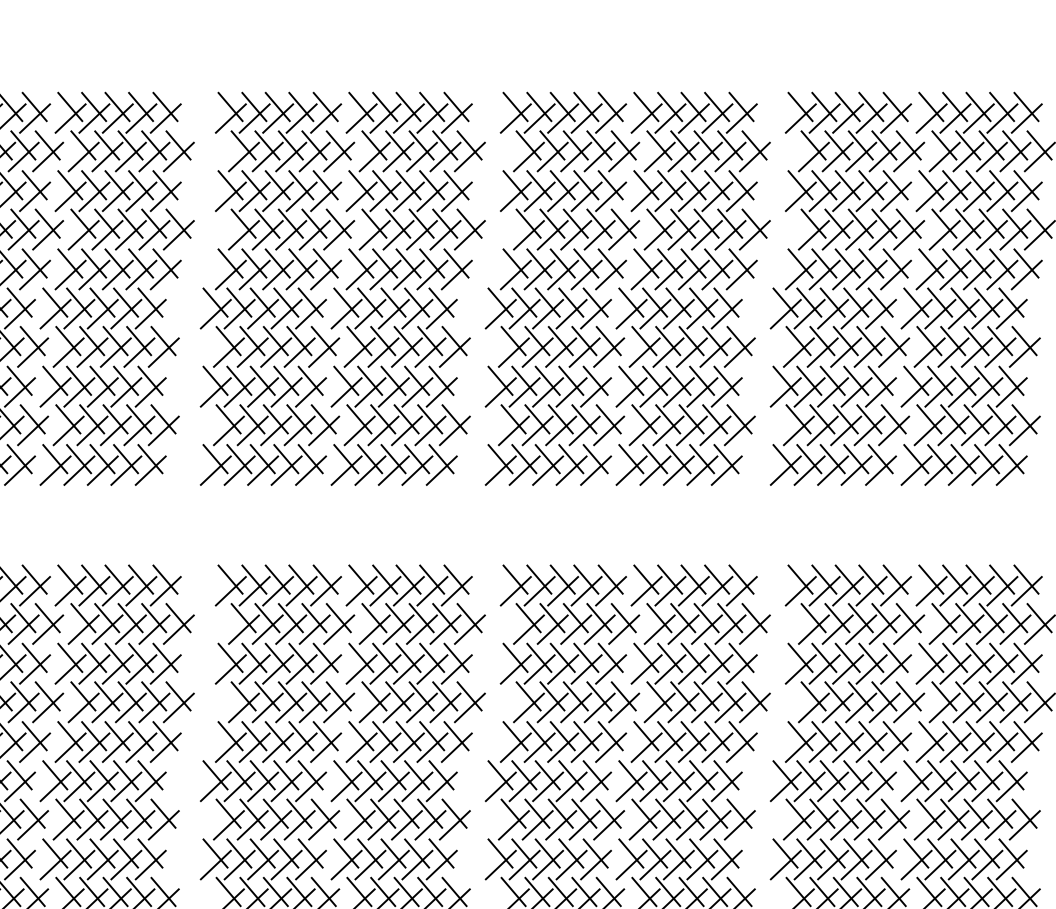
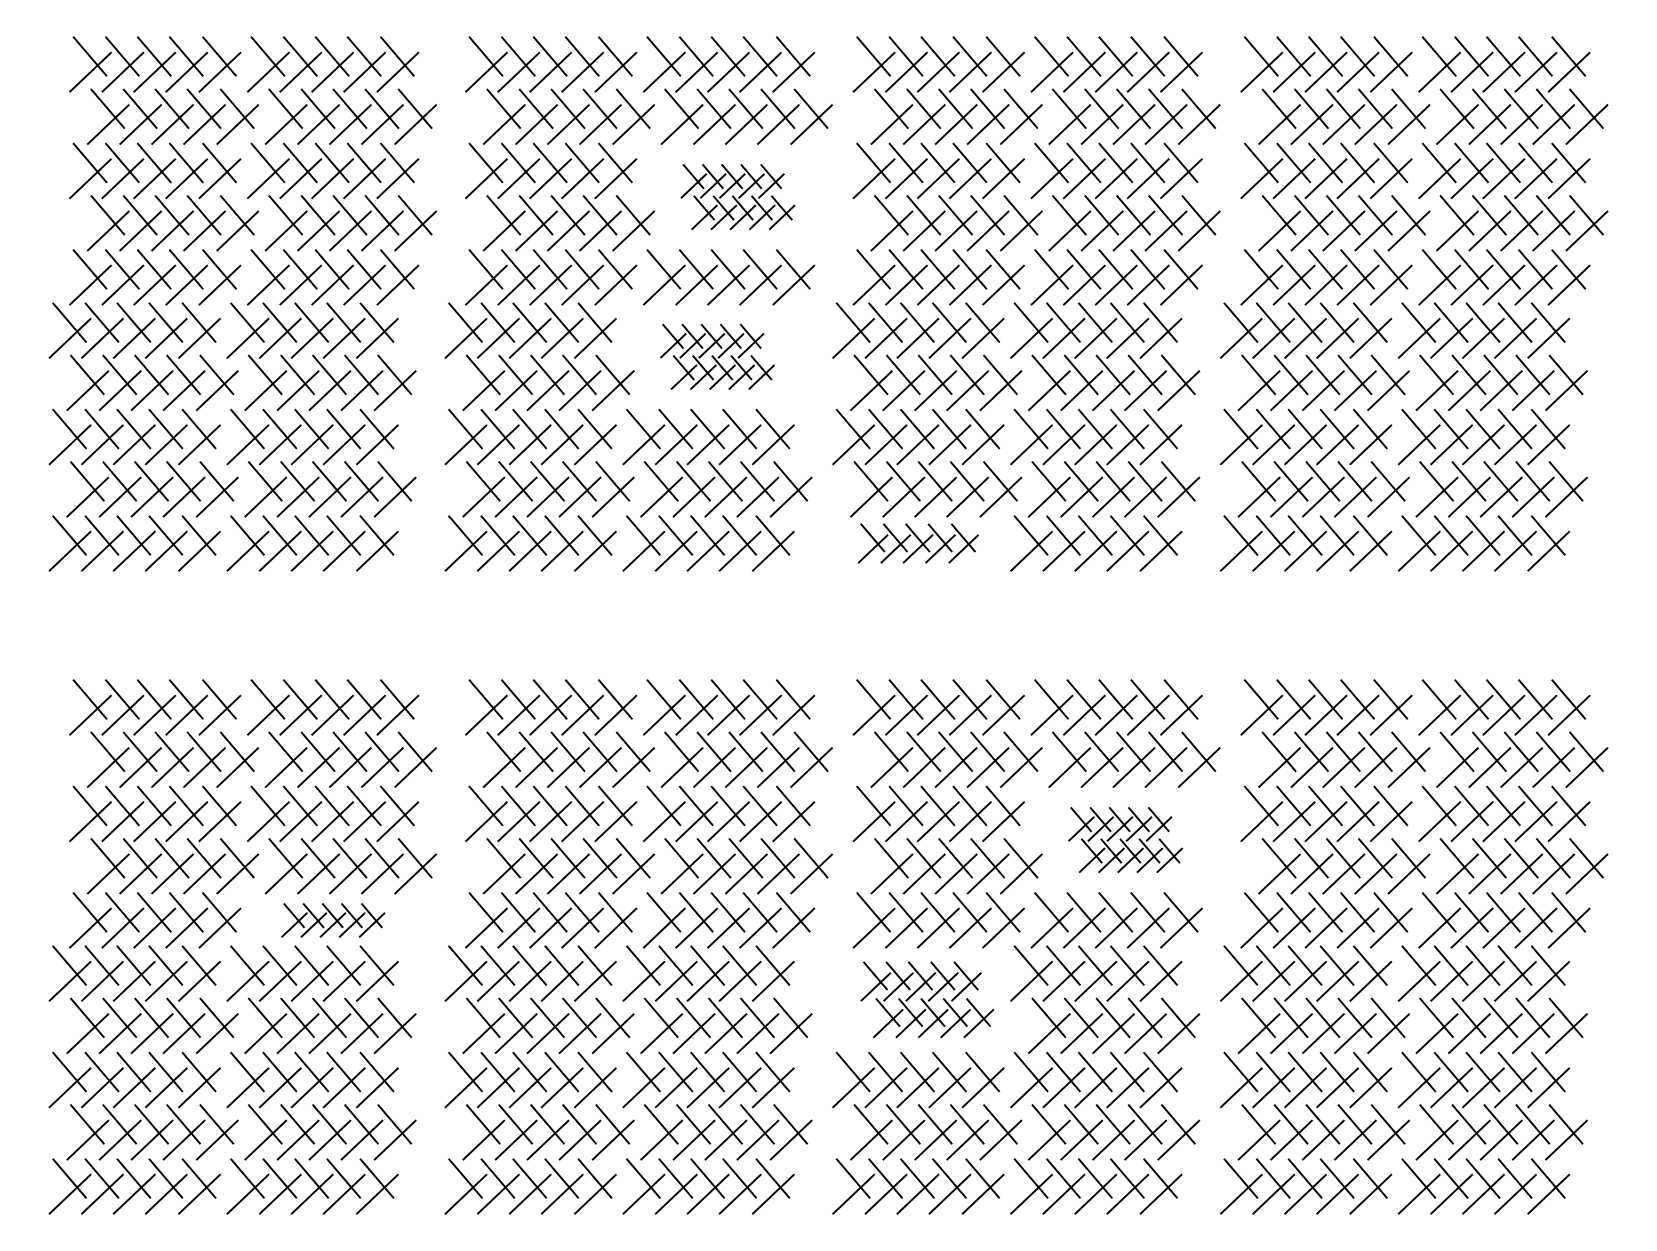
part: (415, 209) -> (737, 196), size x0.6
part: (400, 327) -> (717, 356), size x0.6
part: (548, 464) -> (918, 543), size x0.7
part: (700, 682) -> (1125, 839), size x0.6
part: (118, 742) -> (333, 920), size x0.6
part: (555, 800) -> (927, 999), size x0.7

